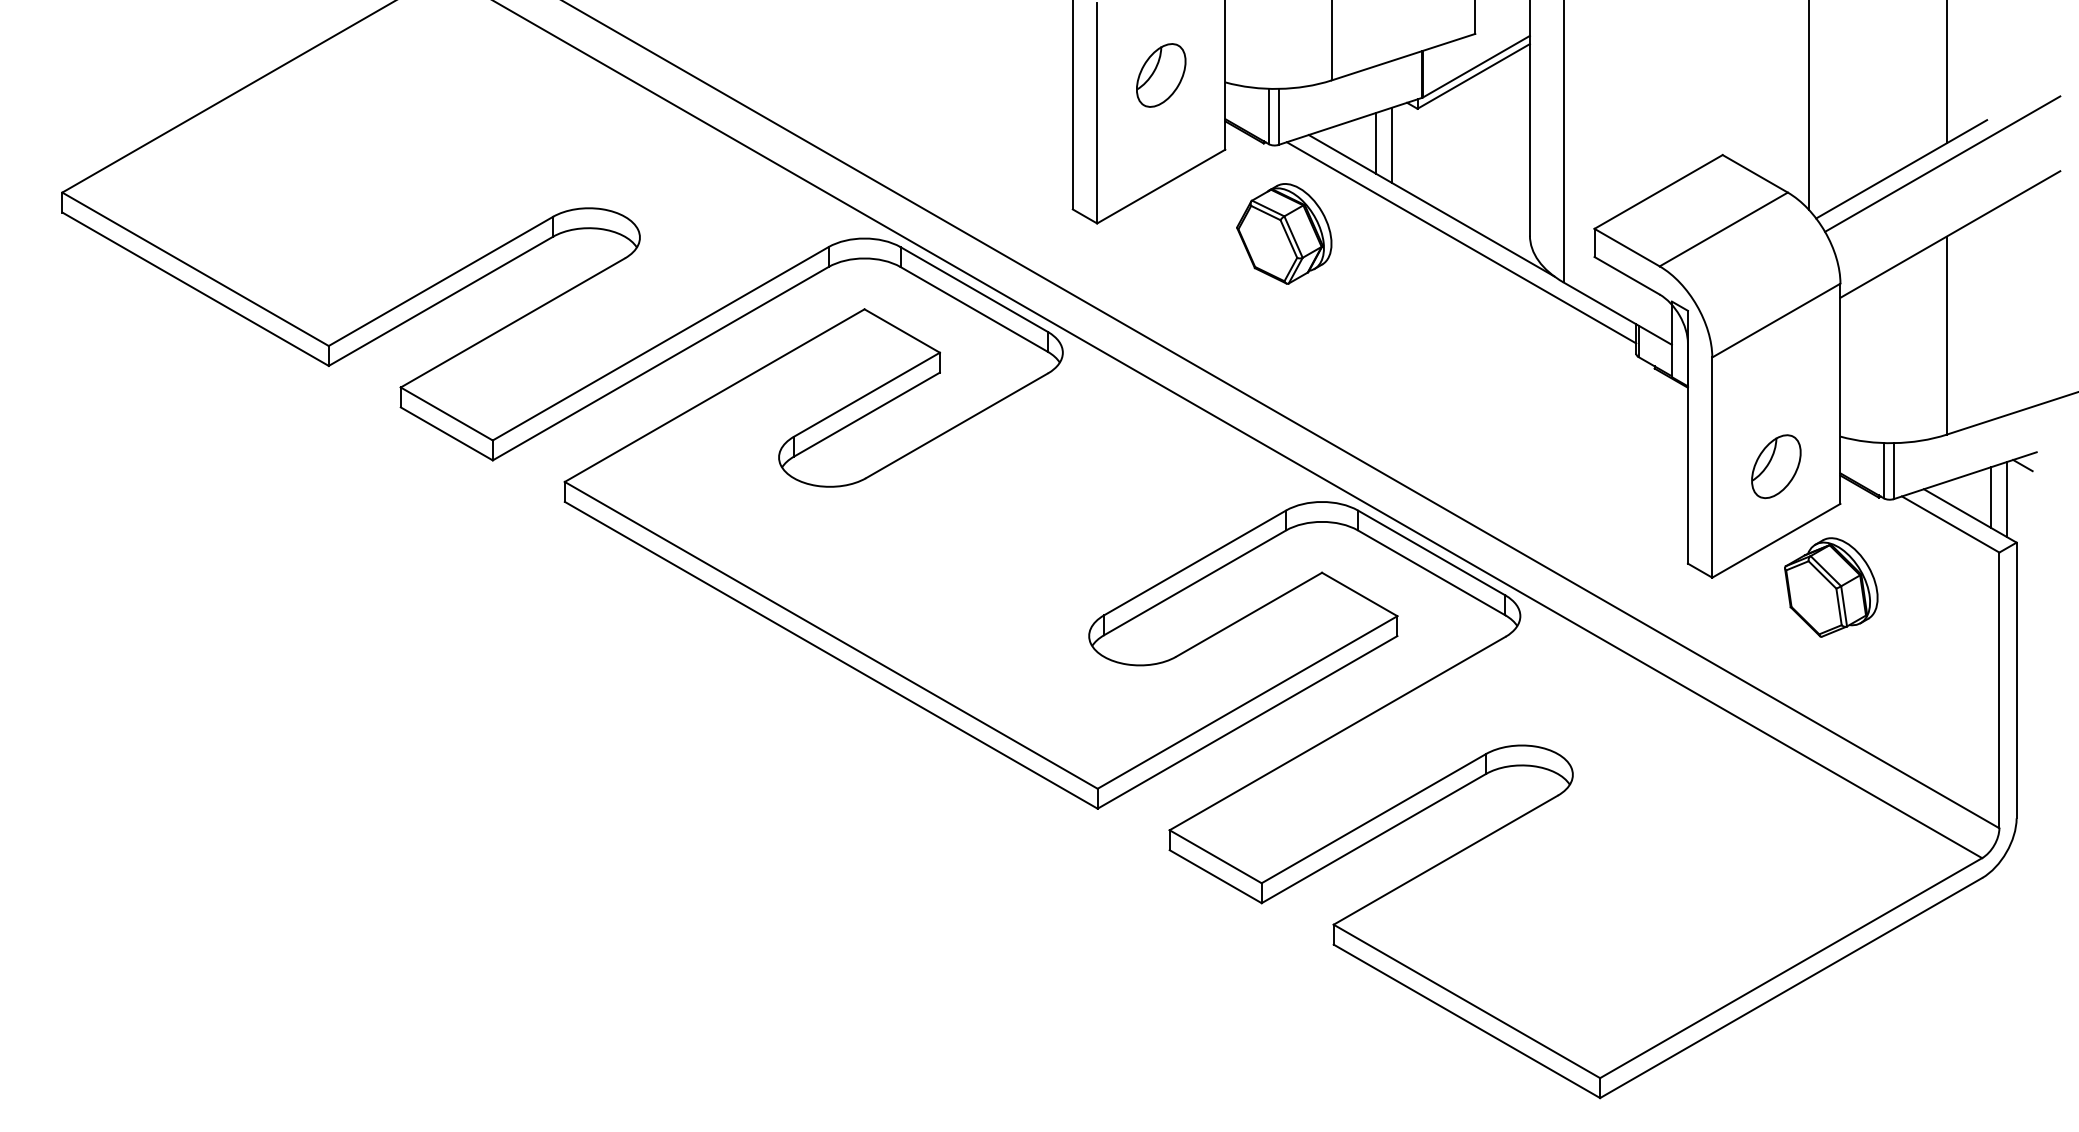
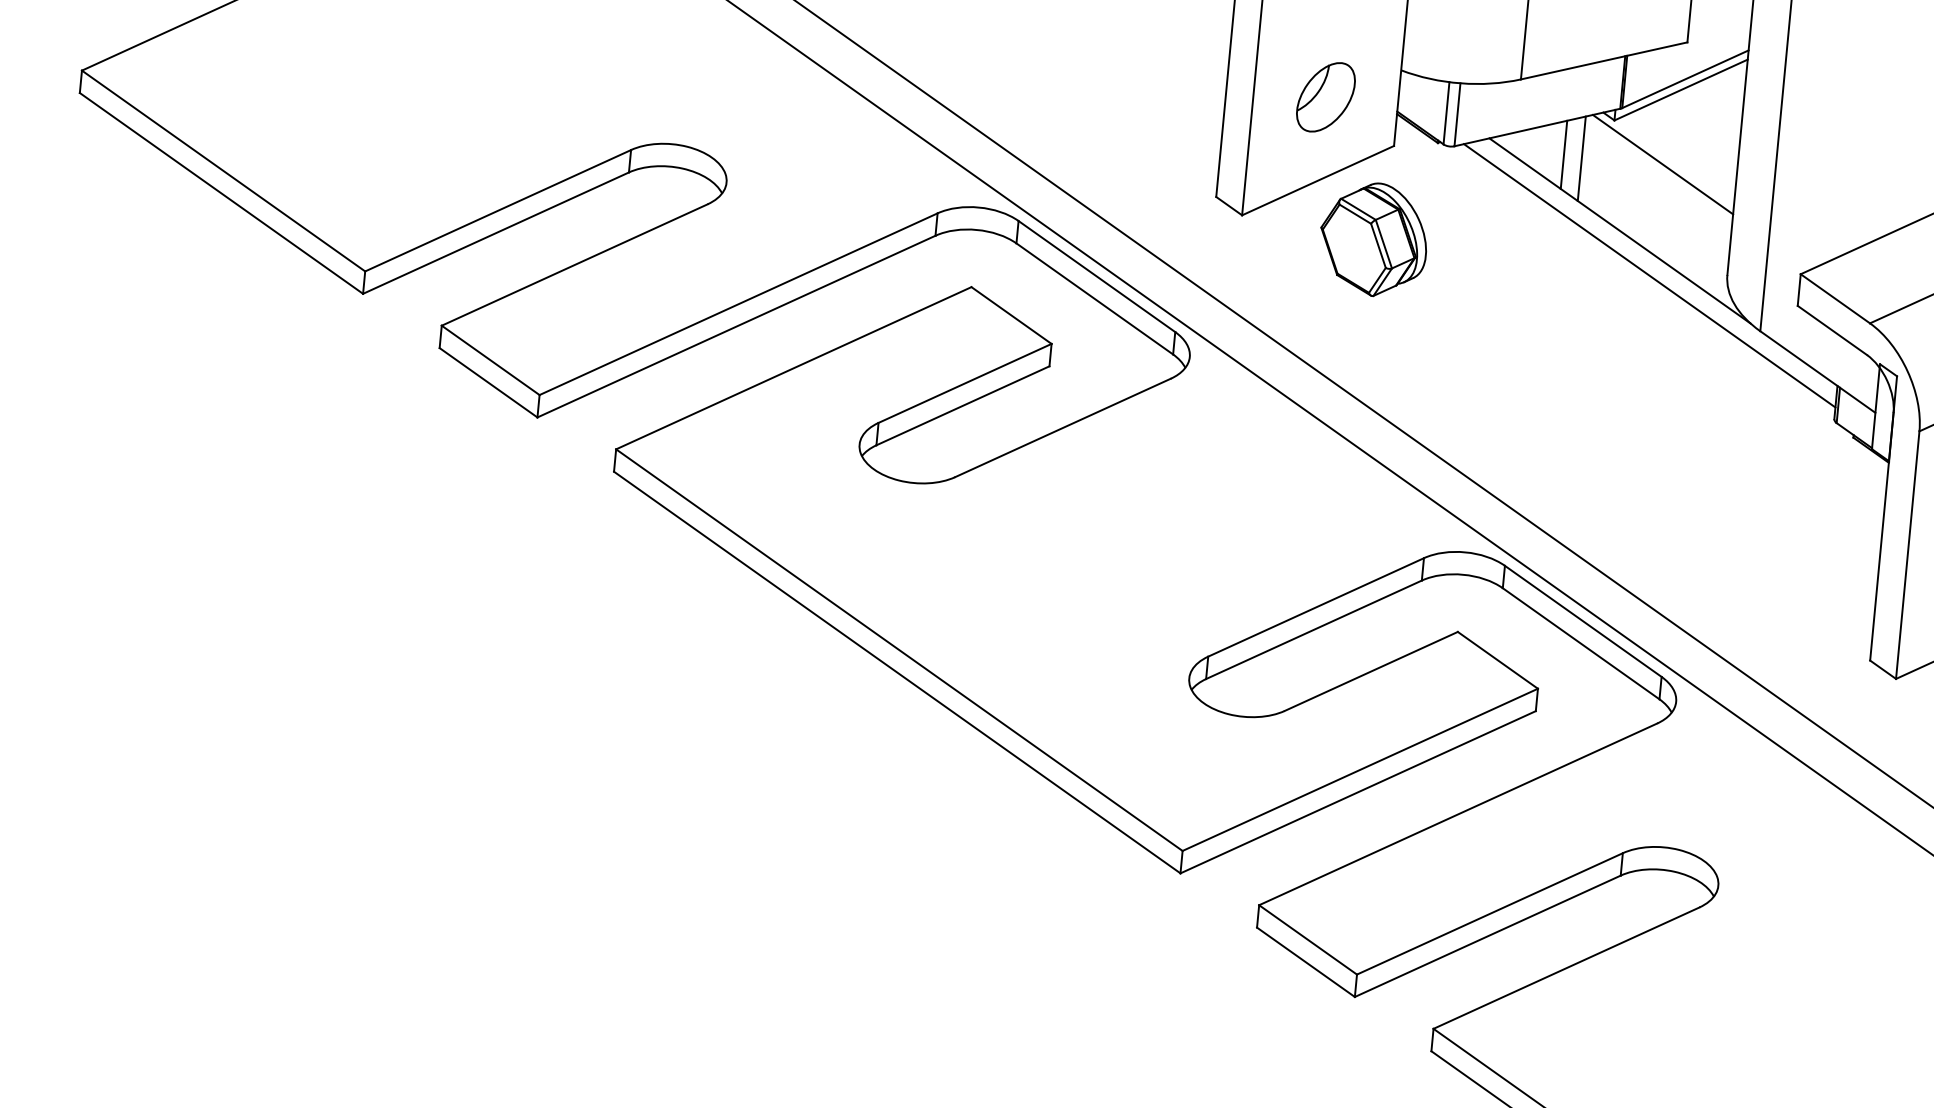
part: (1161, 75) -> (1326, 97), moved
line: (1463, 143) -> (1662, 164), added
part: (1284, 233) -> (1374, 239), moved

